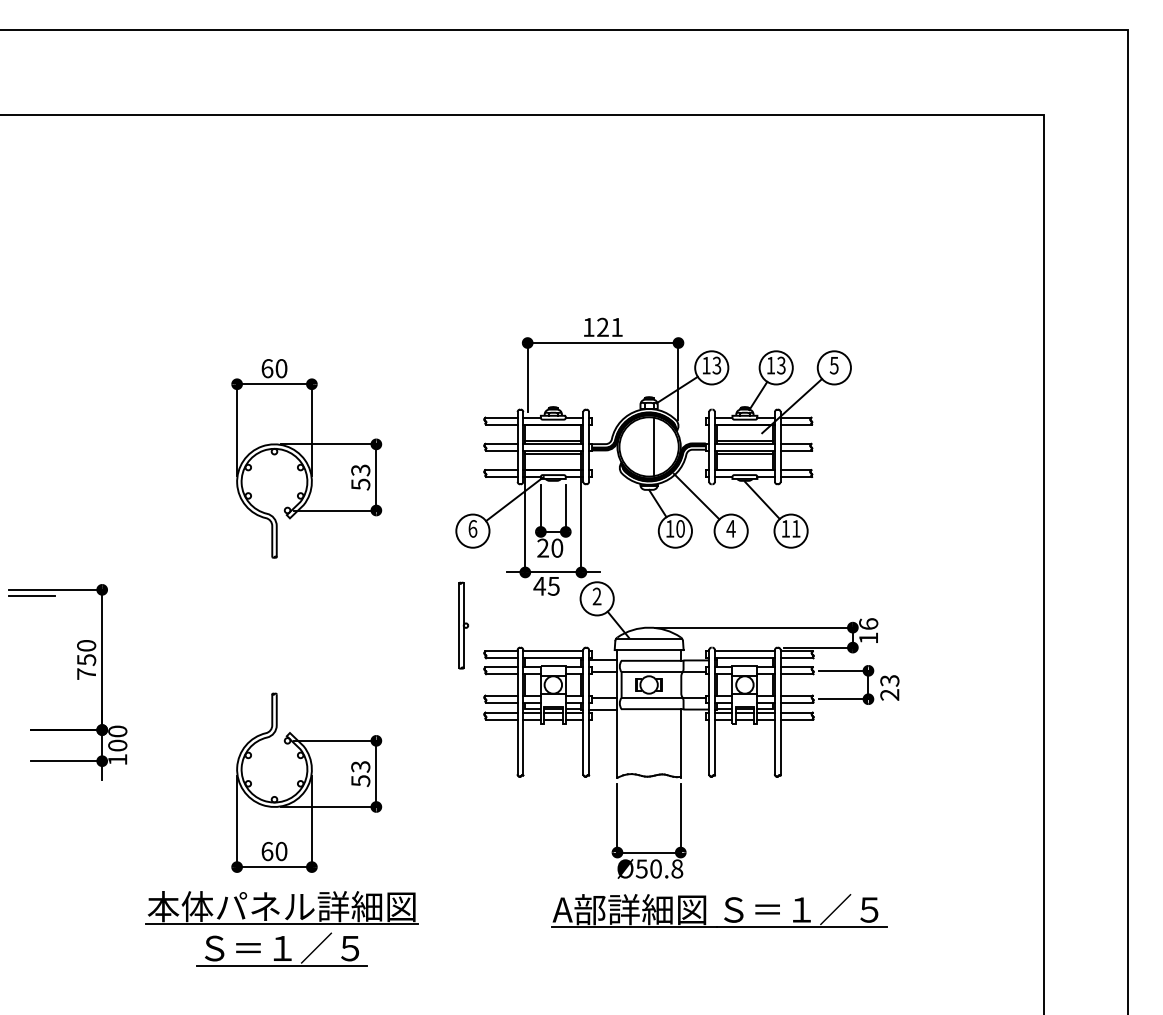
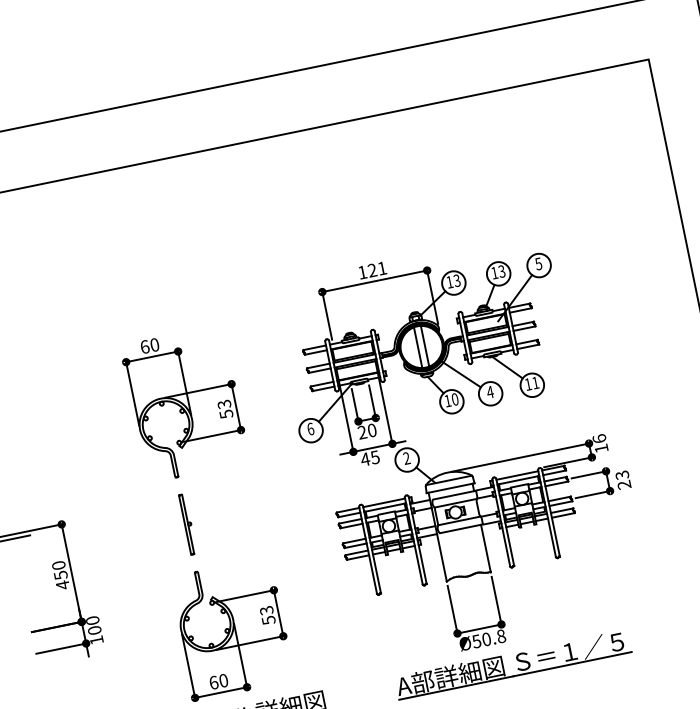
line: (644, 446) -> (418, 347), added
part: (463, 625) -> (187, 524), moved
text: (86, 673) -> (62, 584), 750 -> 450
part: (726, 907) -> (517, 661), moved

